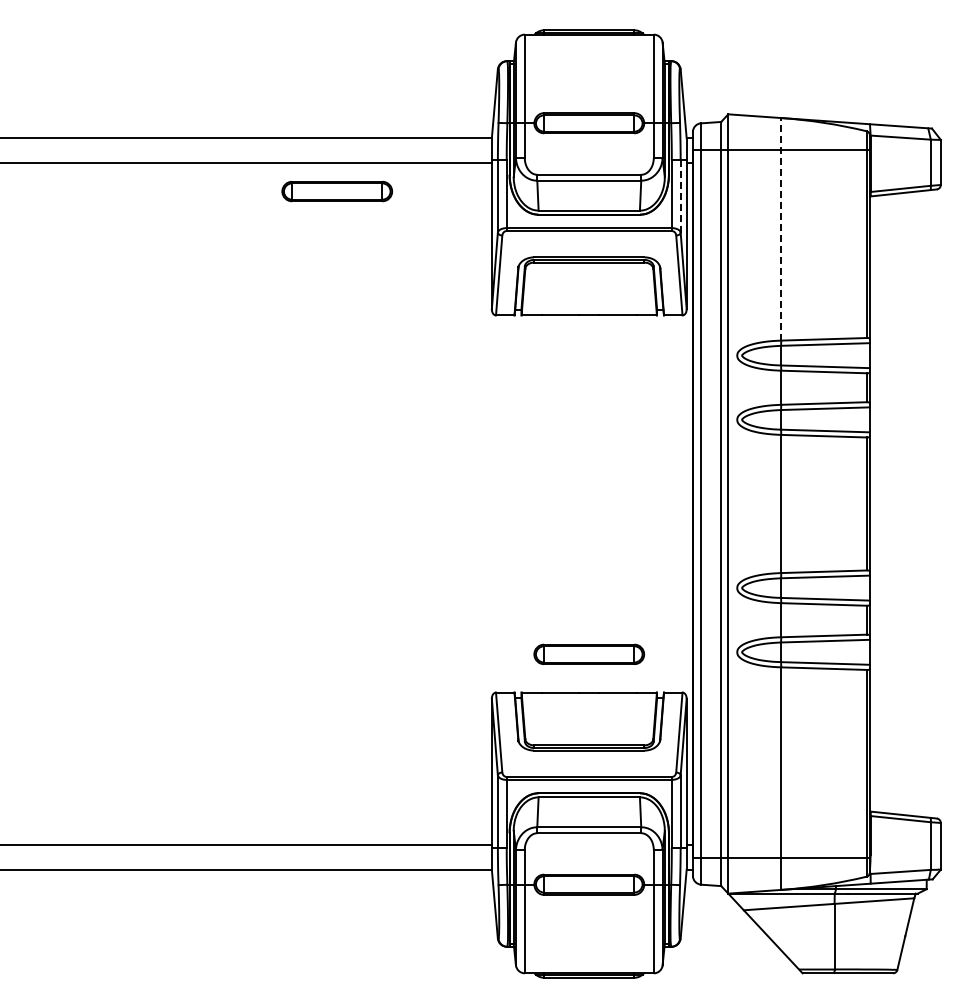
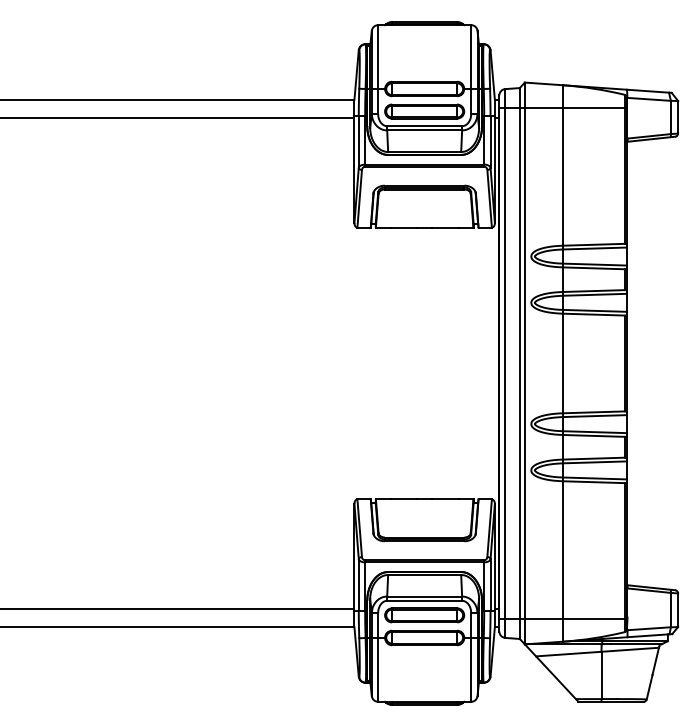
part: (337, 191) -> (424, 111), moved
line: (680, 195) -> (490, 141), dashed -> solid
line: (781, 228) -> (563, 164), dashed -> solid
part: (589, 653) -> (424, 614), moved

